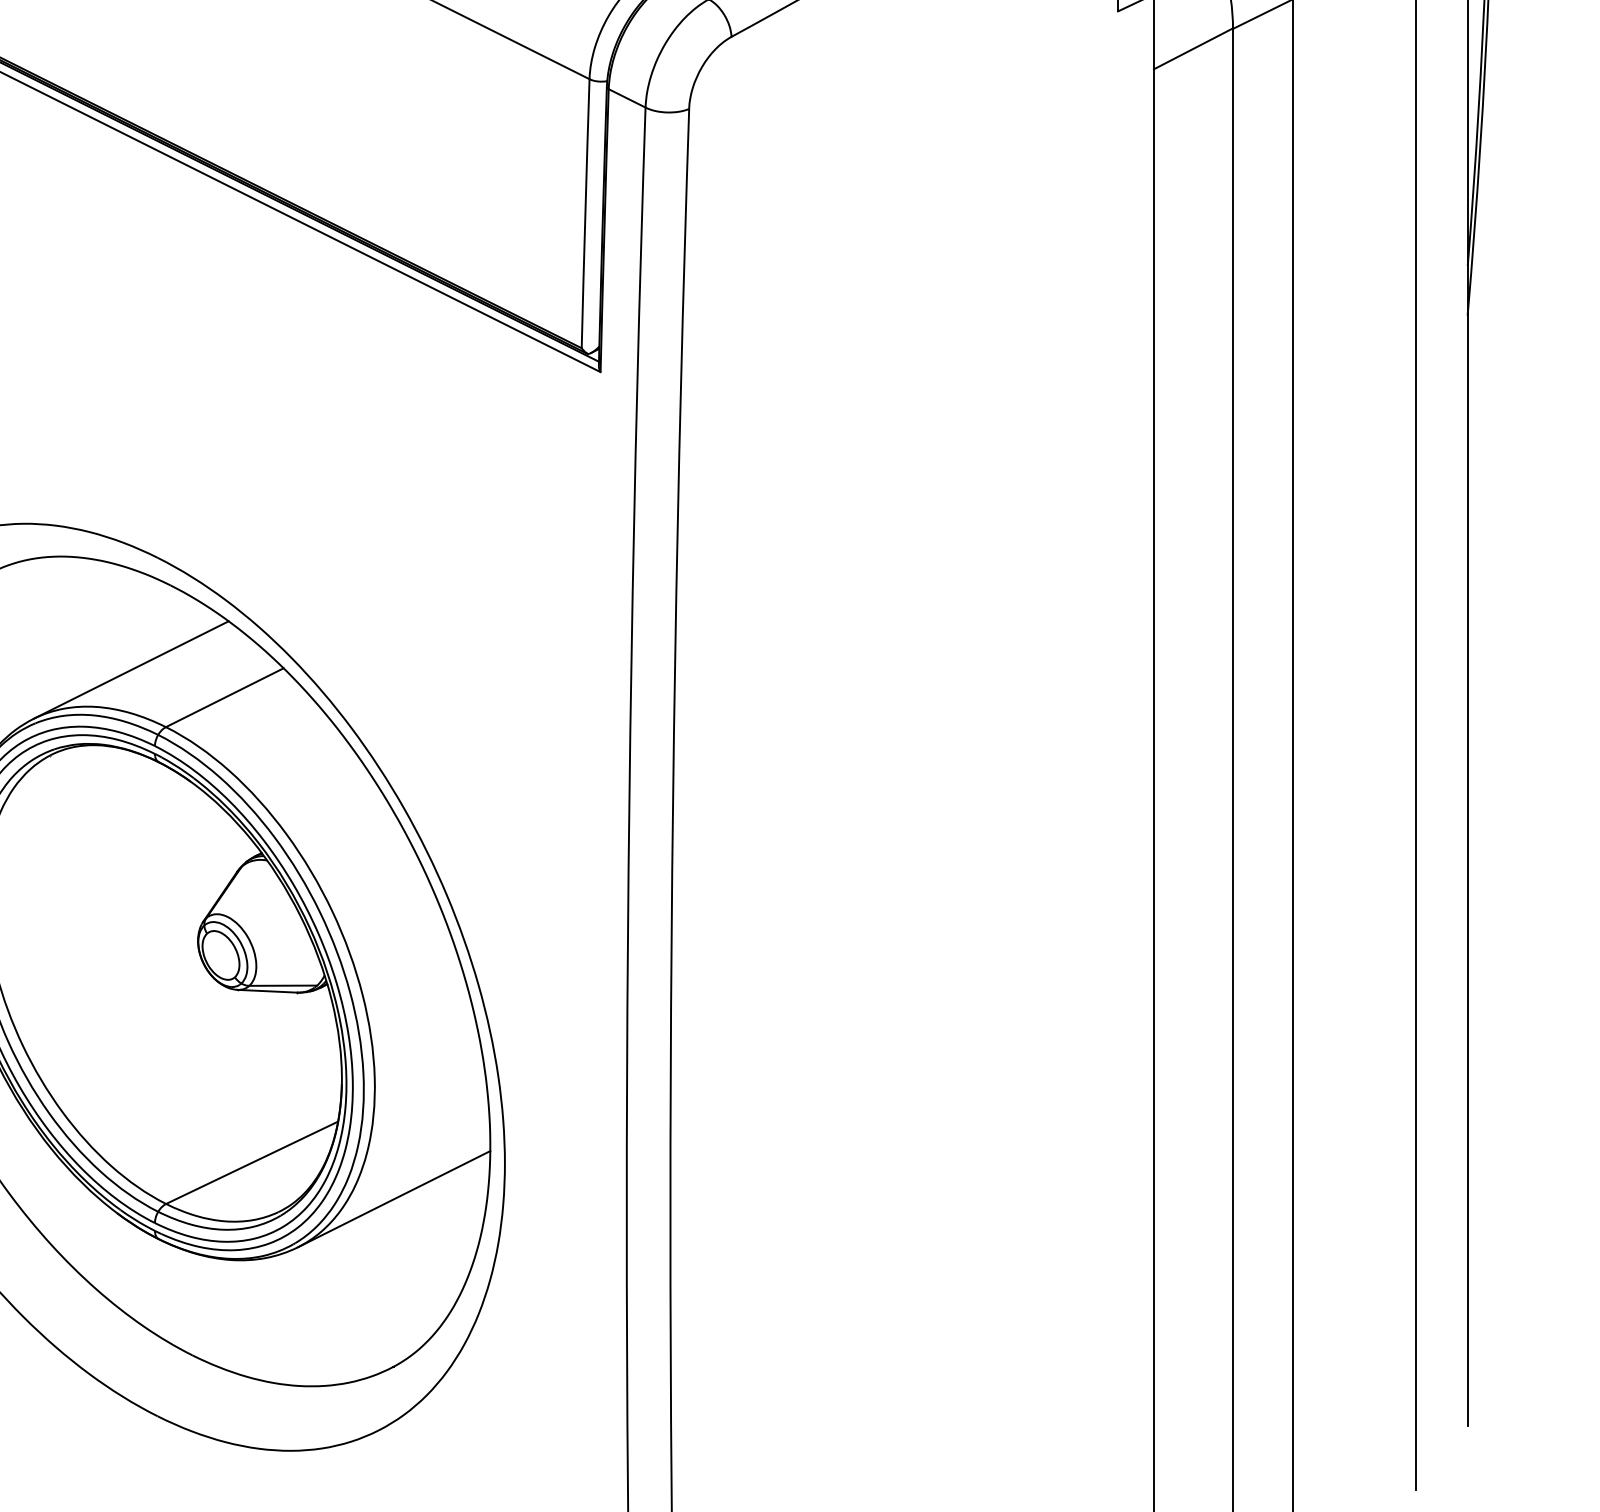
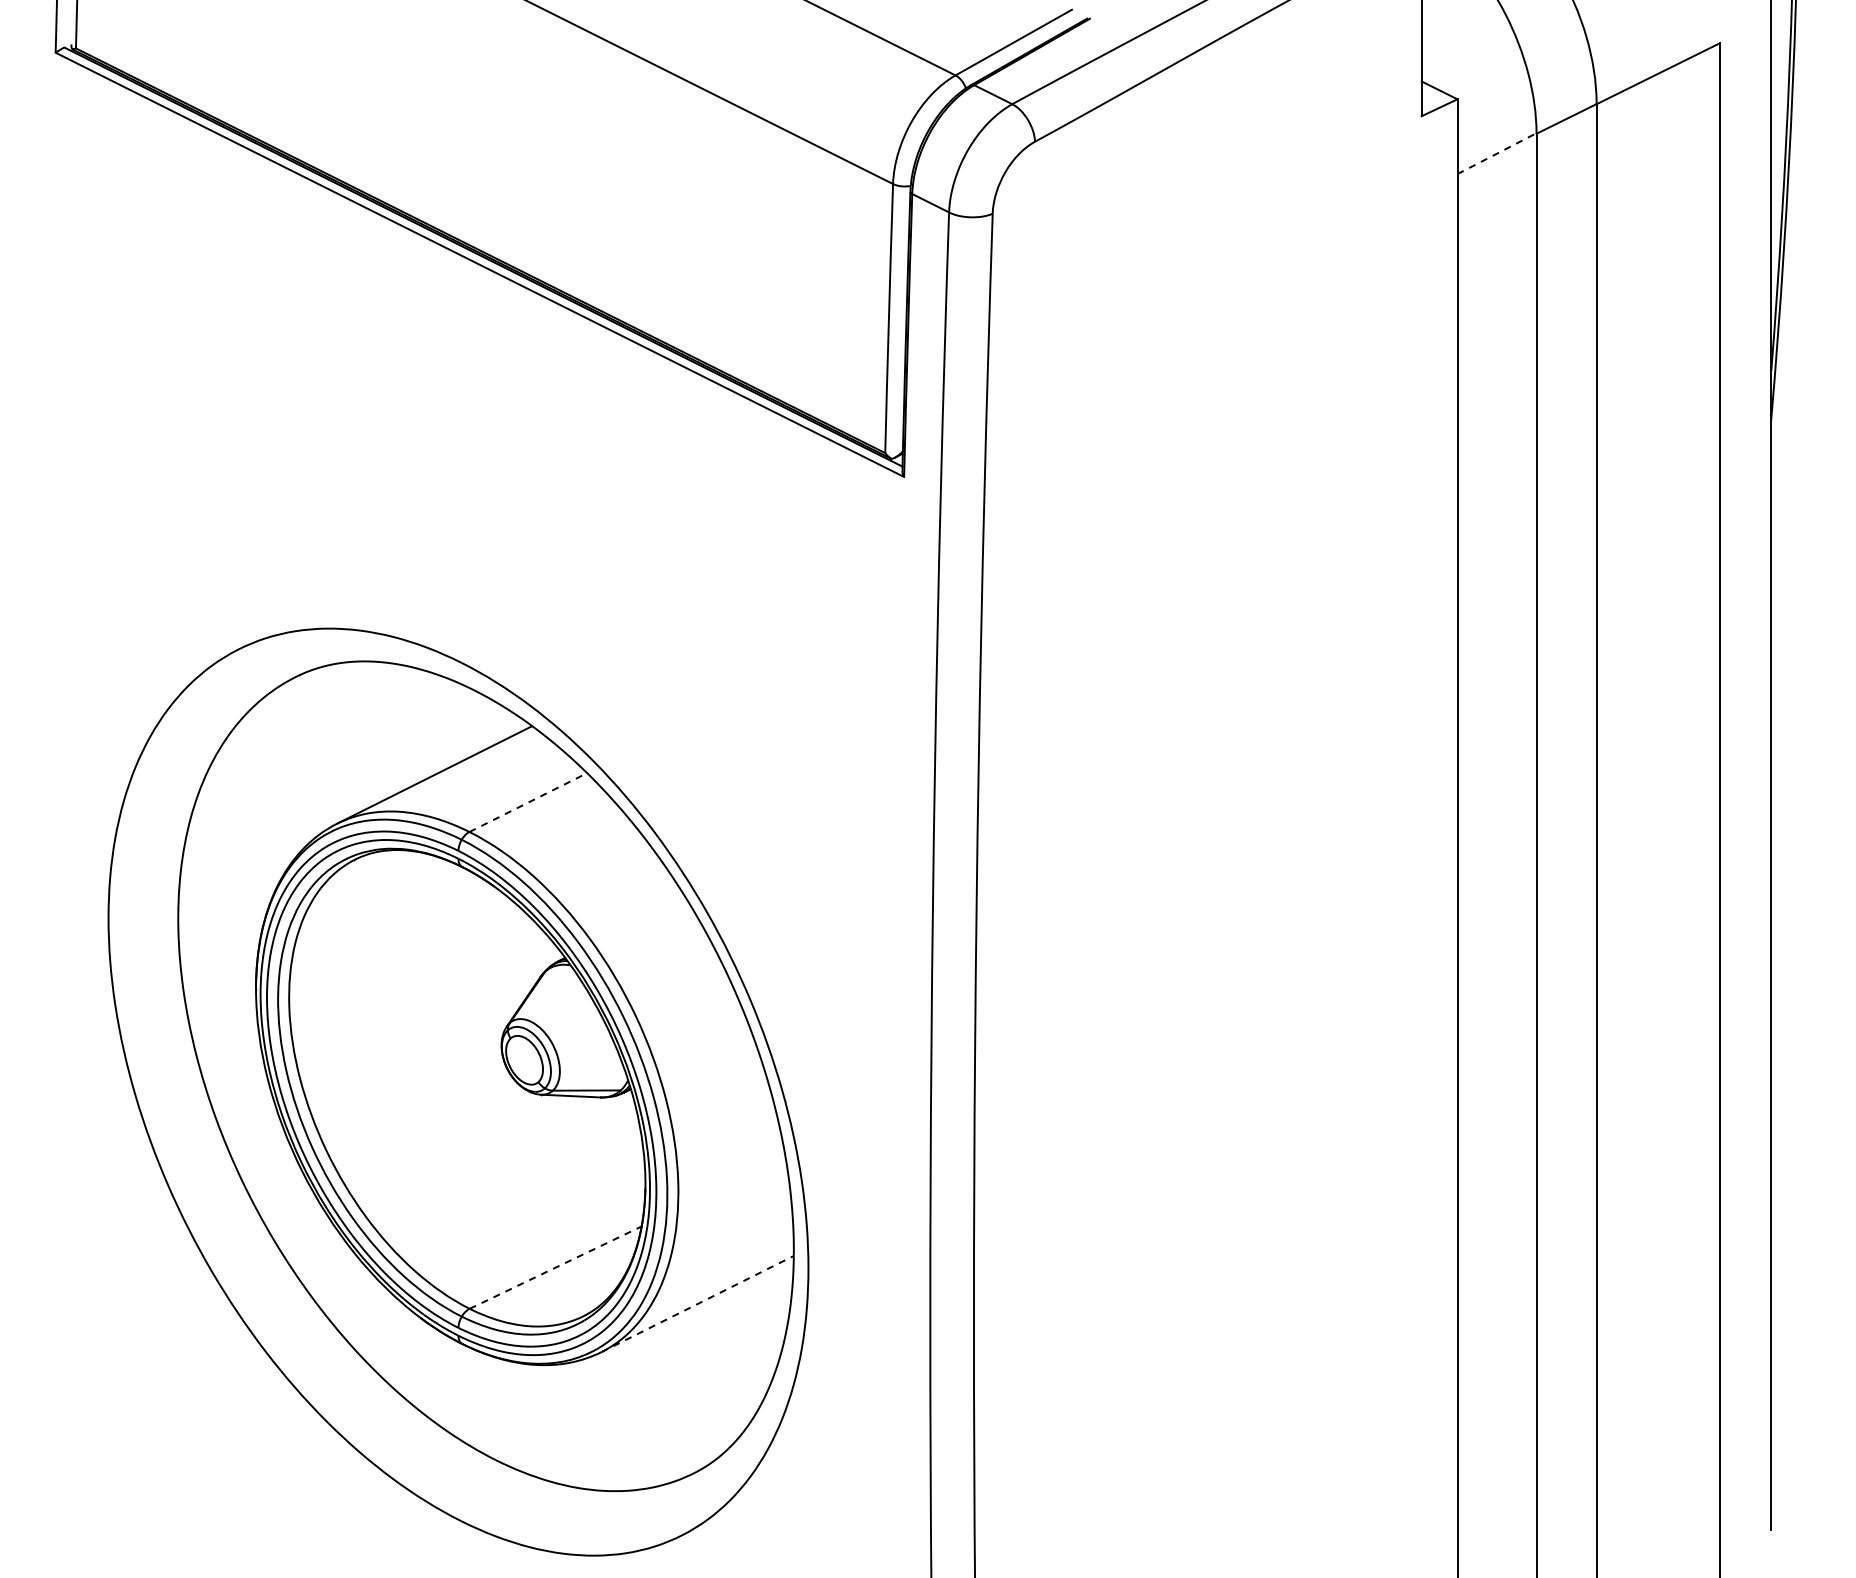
line: (1193, 48) -> (1497, 153), solid -> dashed
line: (224, 697) -> (528, 802), solid -> dashed
line: (252, 1162) -> (556, 1267), solid -> dashed
line: (394, 1198) -> (698, 1303), solid -> dashed

